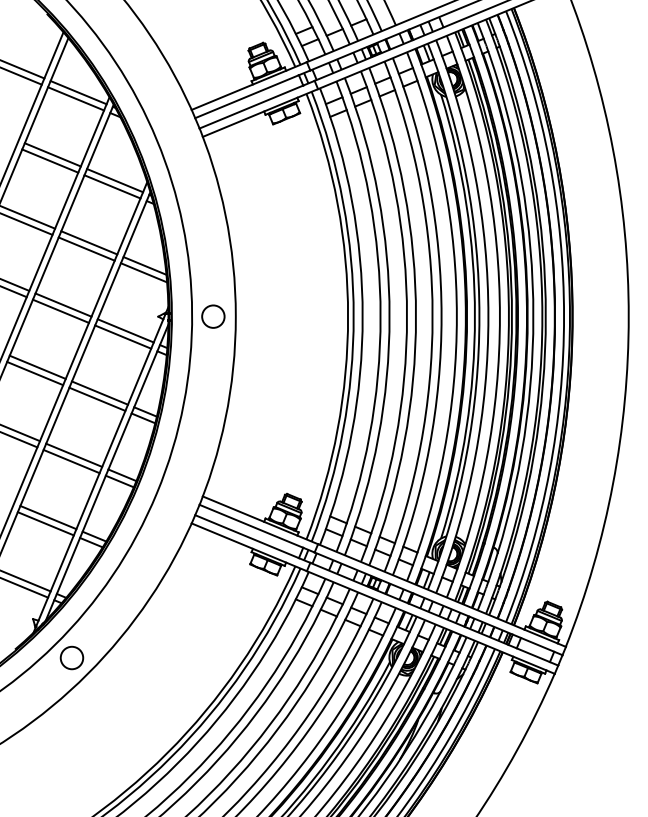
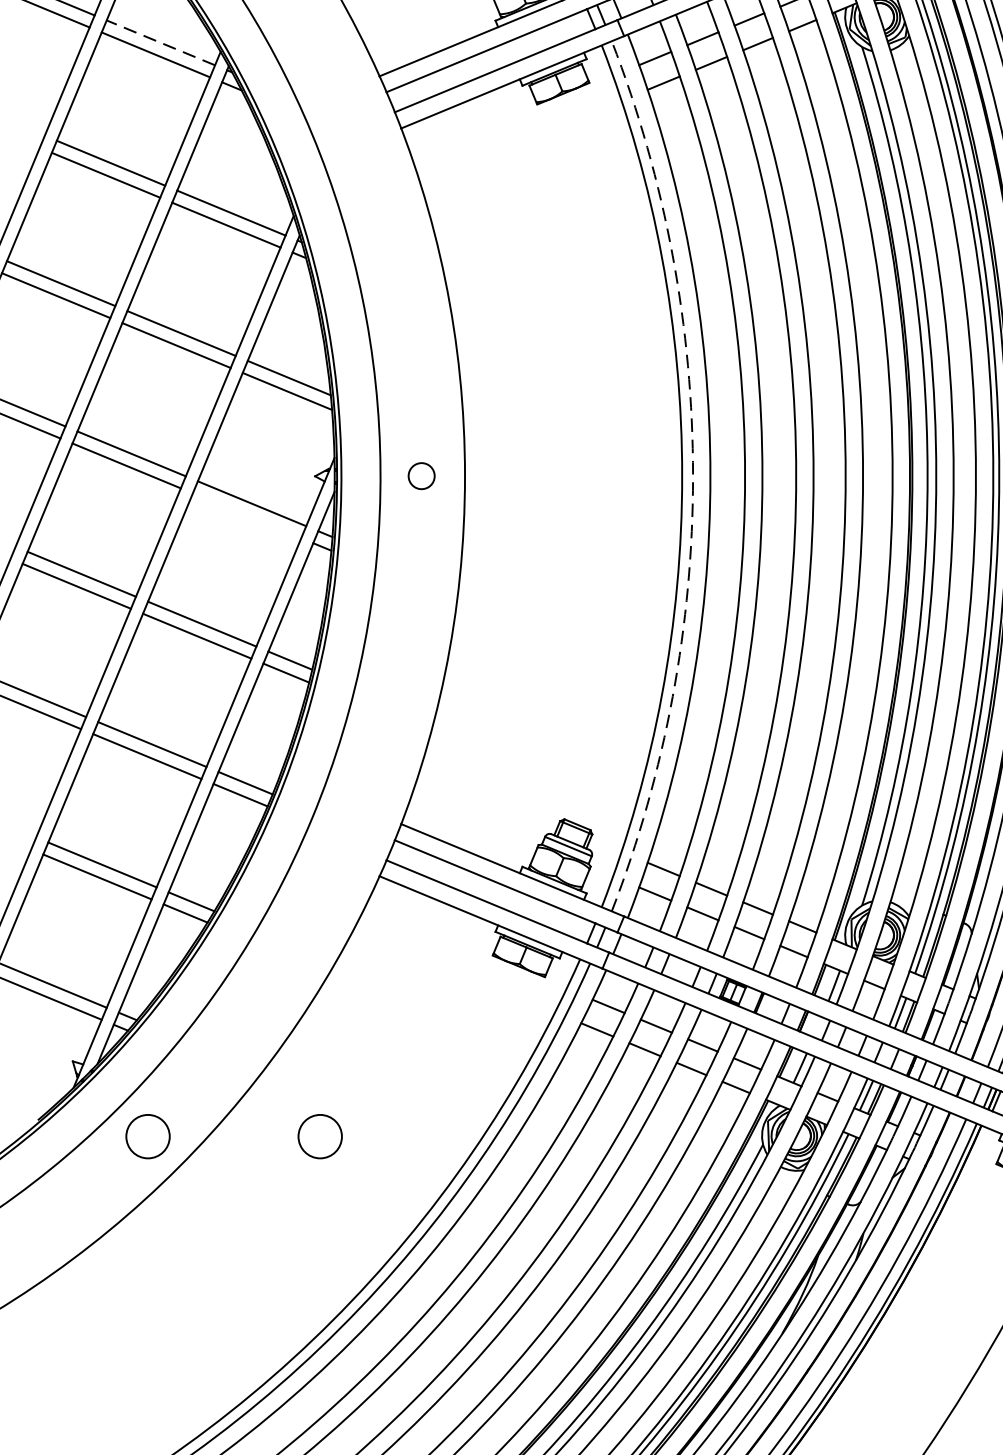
line: (78, 92) -> (160, 42), solid -> dashed
circle: (213, 316) -> (421, 475), size x0.6
arc: (353, 316) -> (692, 475), solid -> dashed
line: (123, 336) -> (247, 514), removed
circle: (160, 657) -> (319, 1135), added

